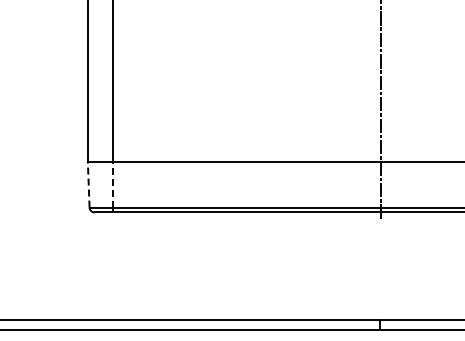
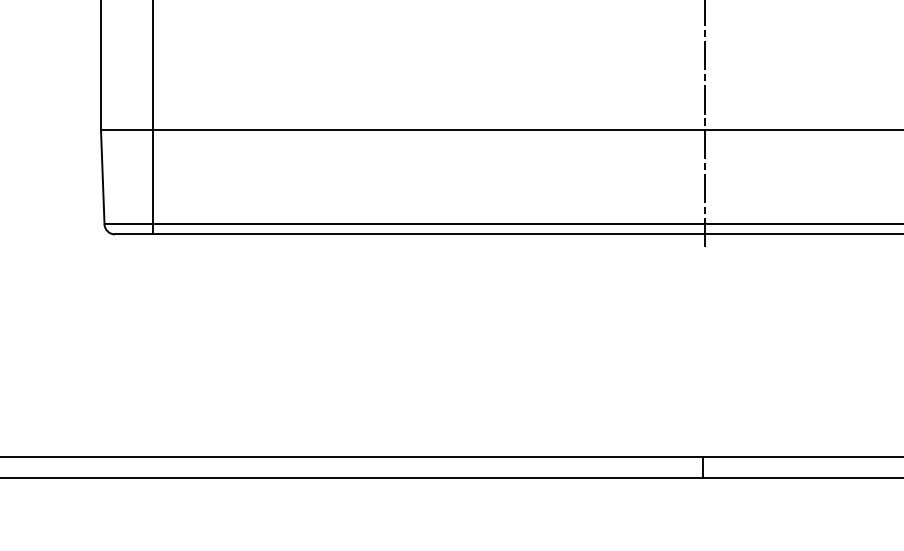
line: (88, 184) -> (102, 176), dashed -> solid
line: (113, 184) -> (153, 176), dashed -> solid

